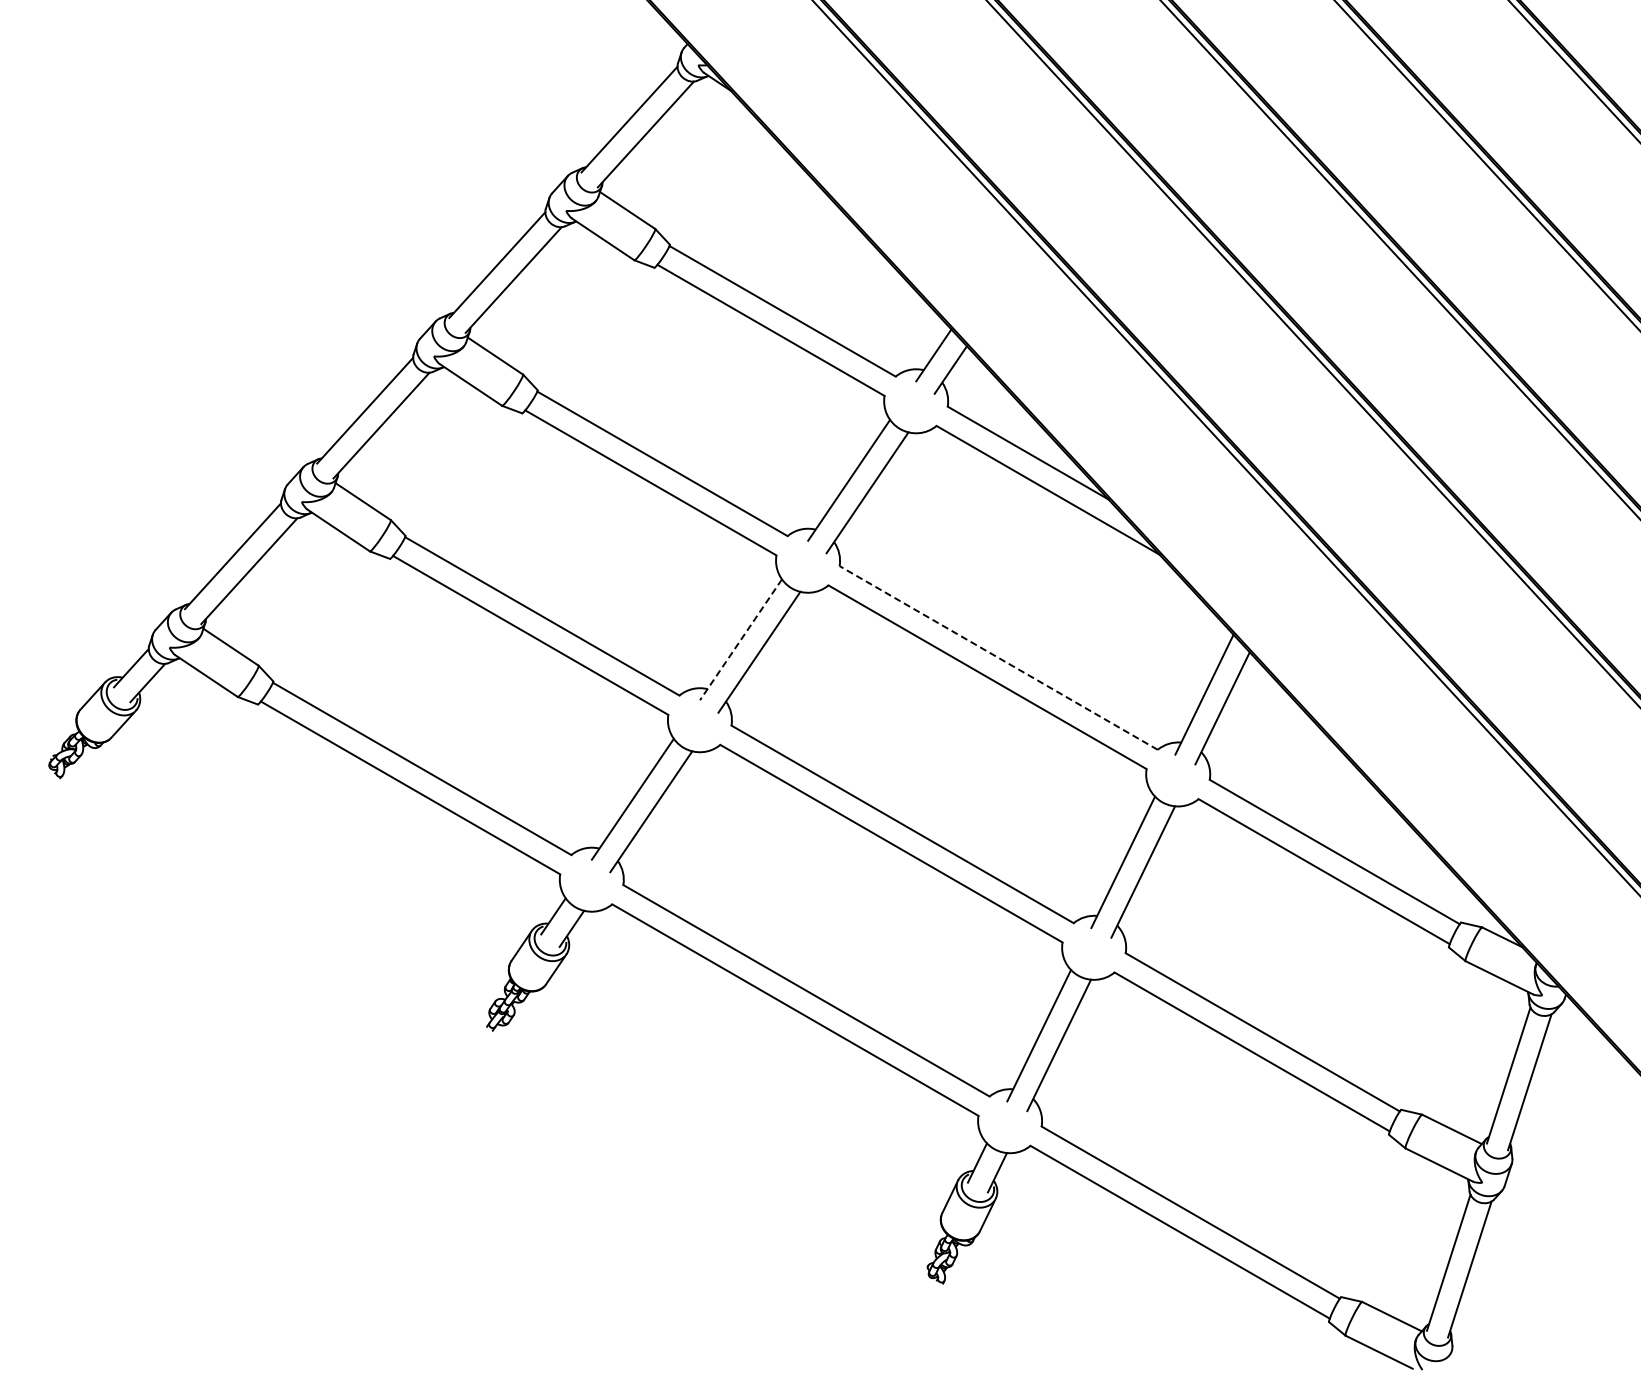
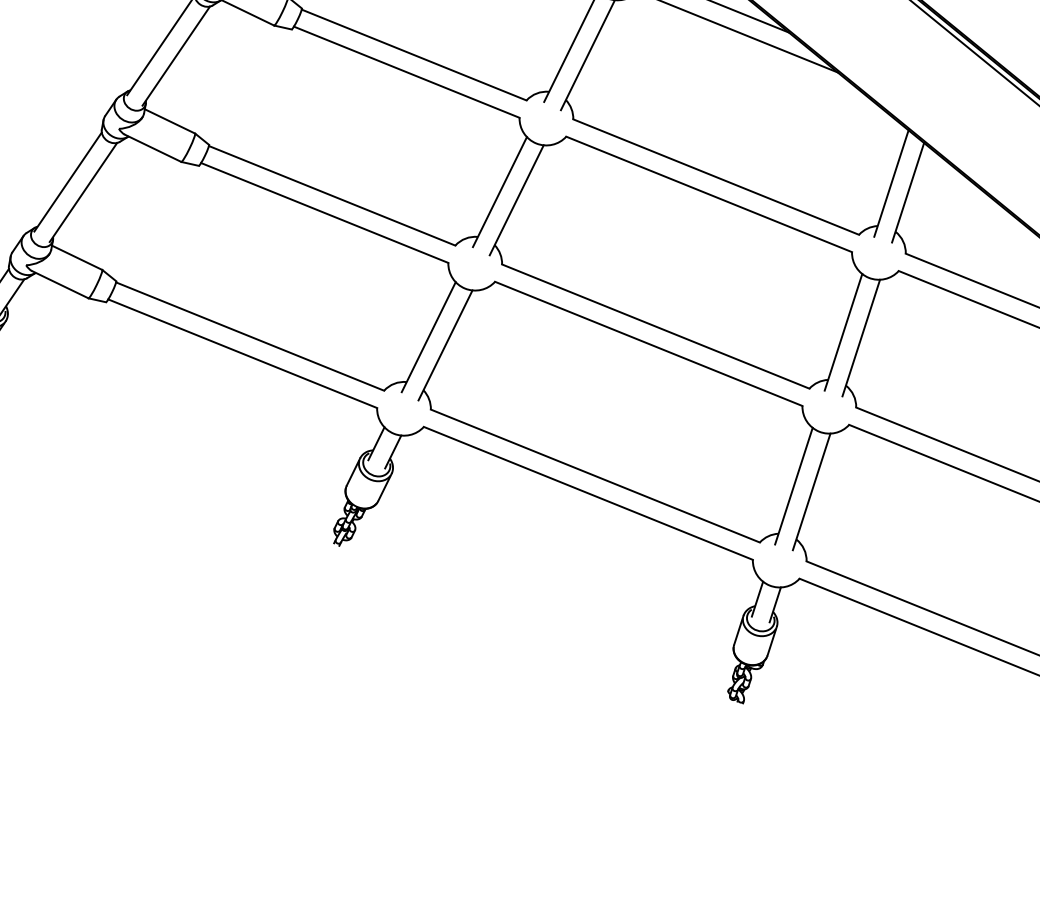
line: (740, 640) -> (499, 192), dashed -> solid
line: (998, 657) -> (715, 176), dashed -> solid

